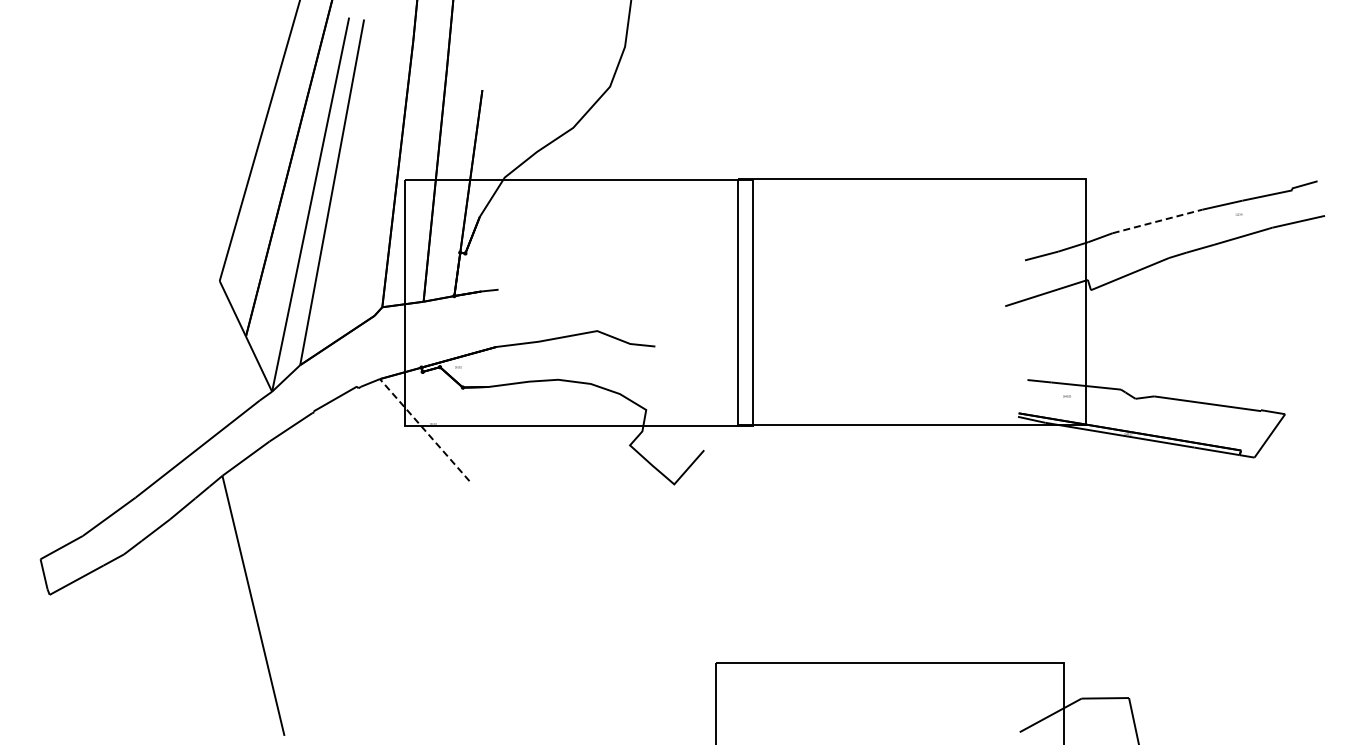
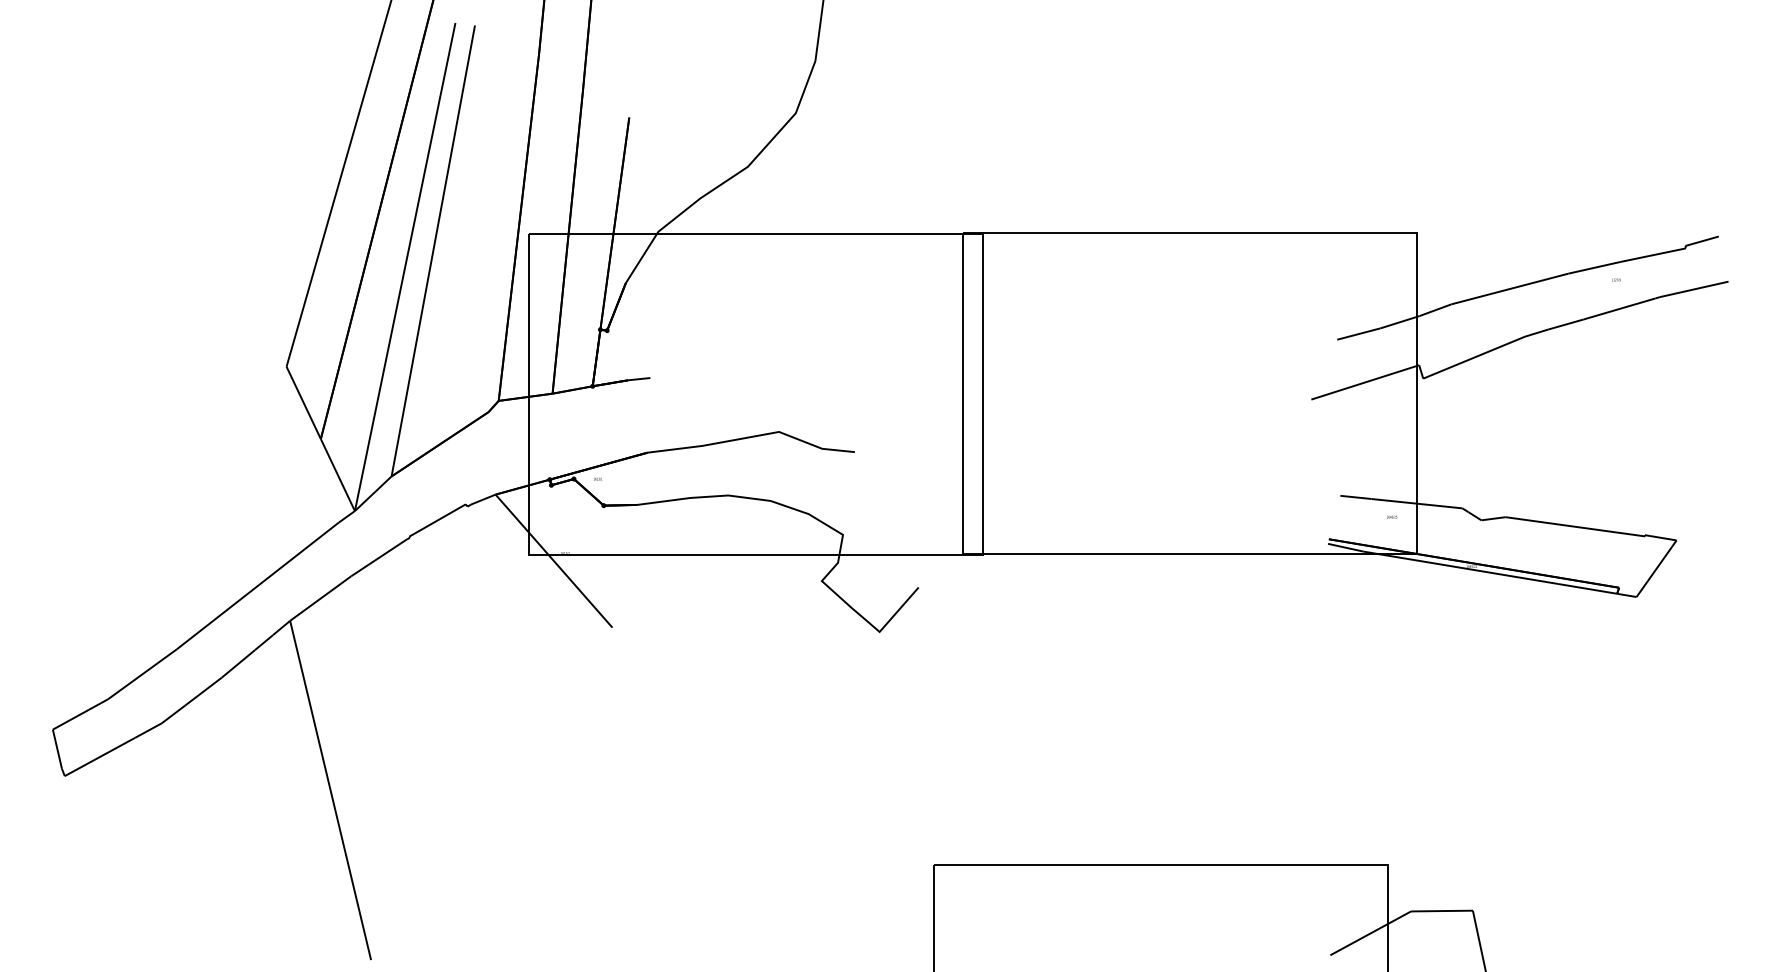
line: (1158, 221) -> (1511, 289), dashed -> solid
line: (424, 430) -> (553, 561), dashed -> solid

